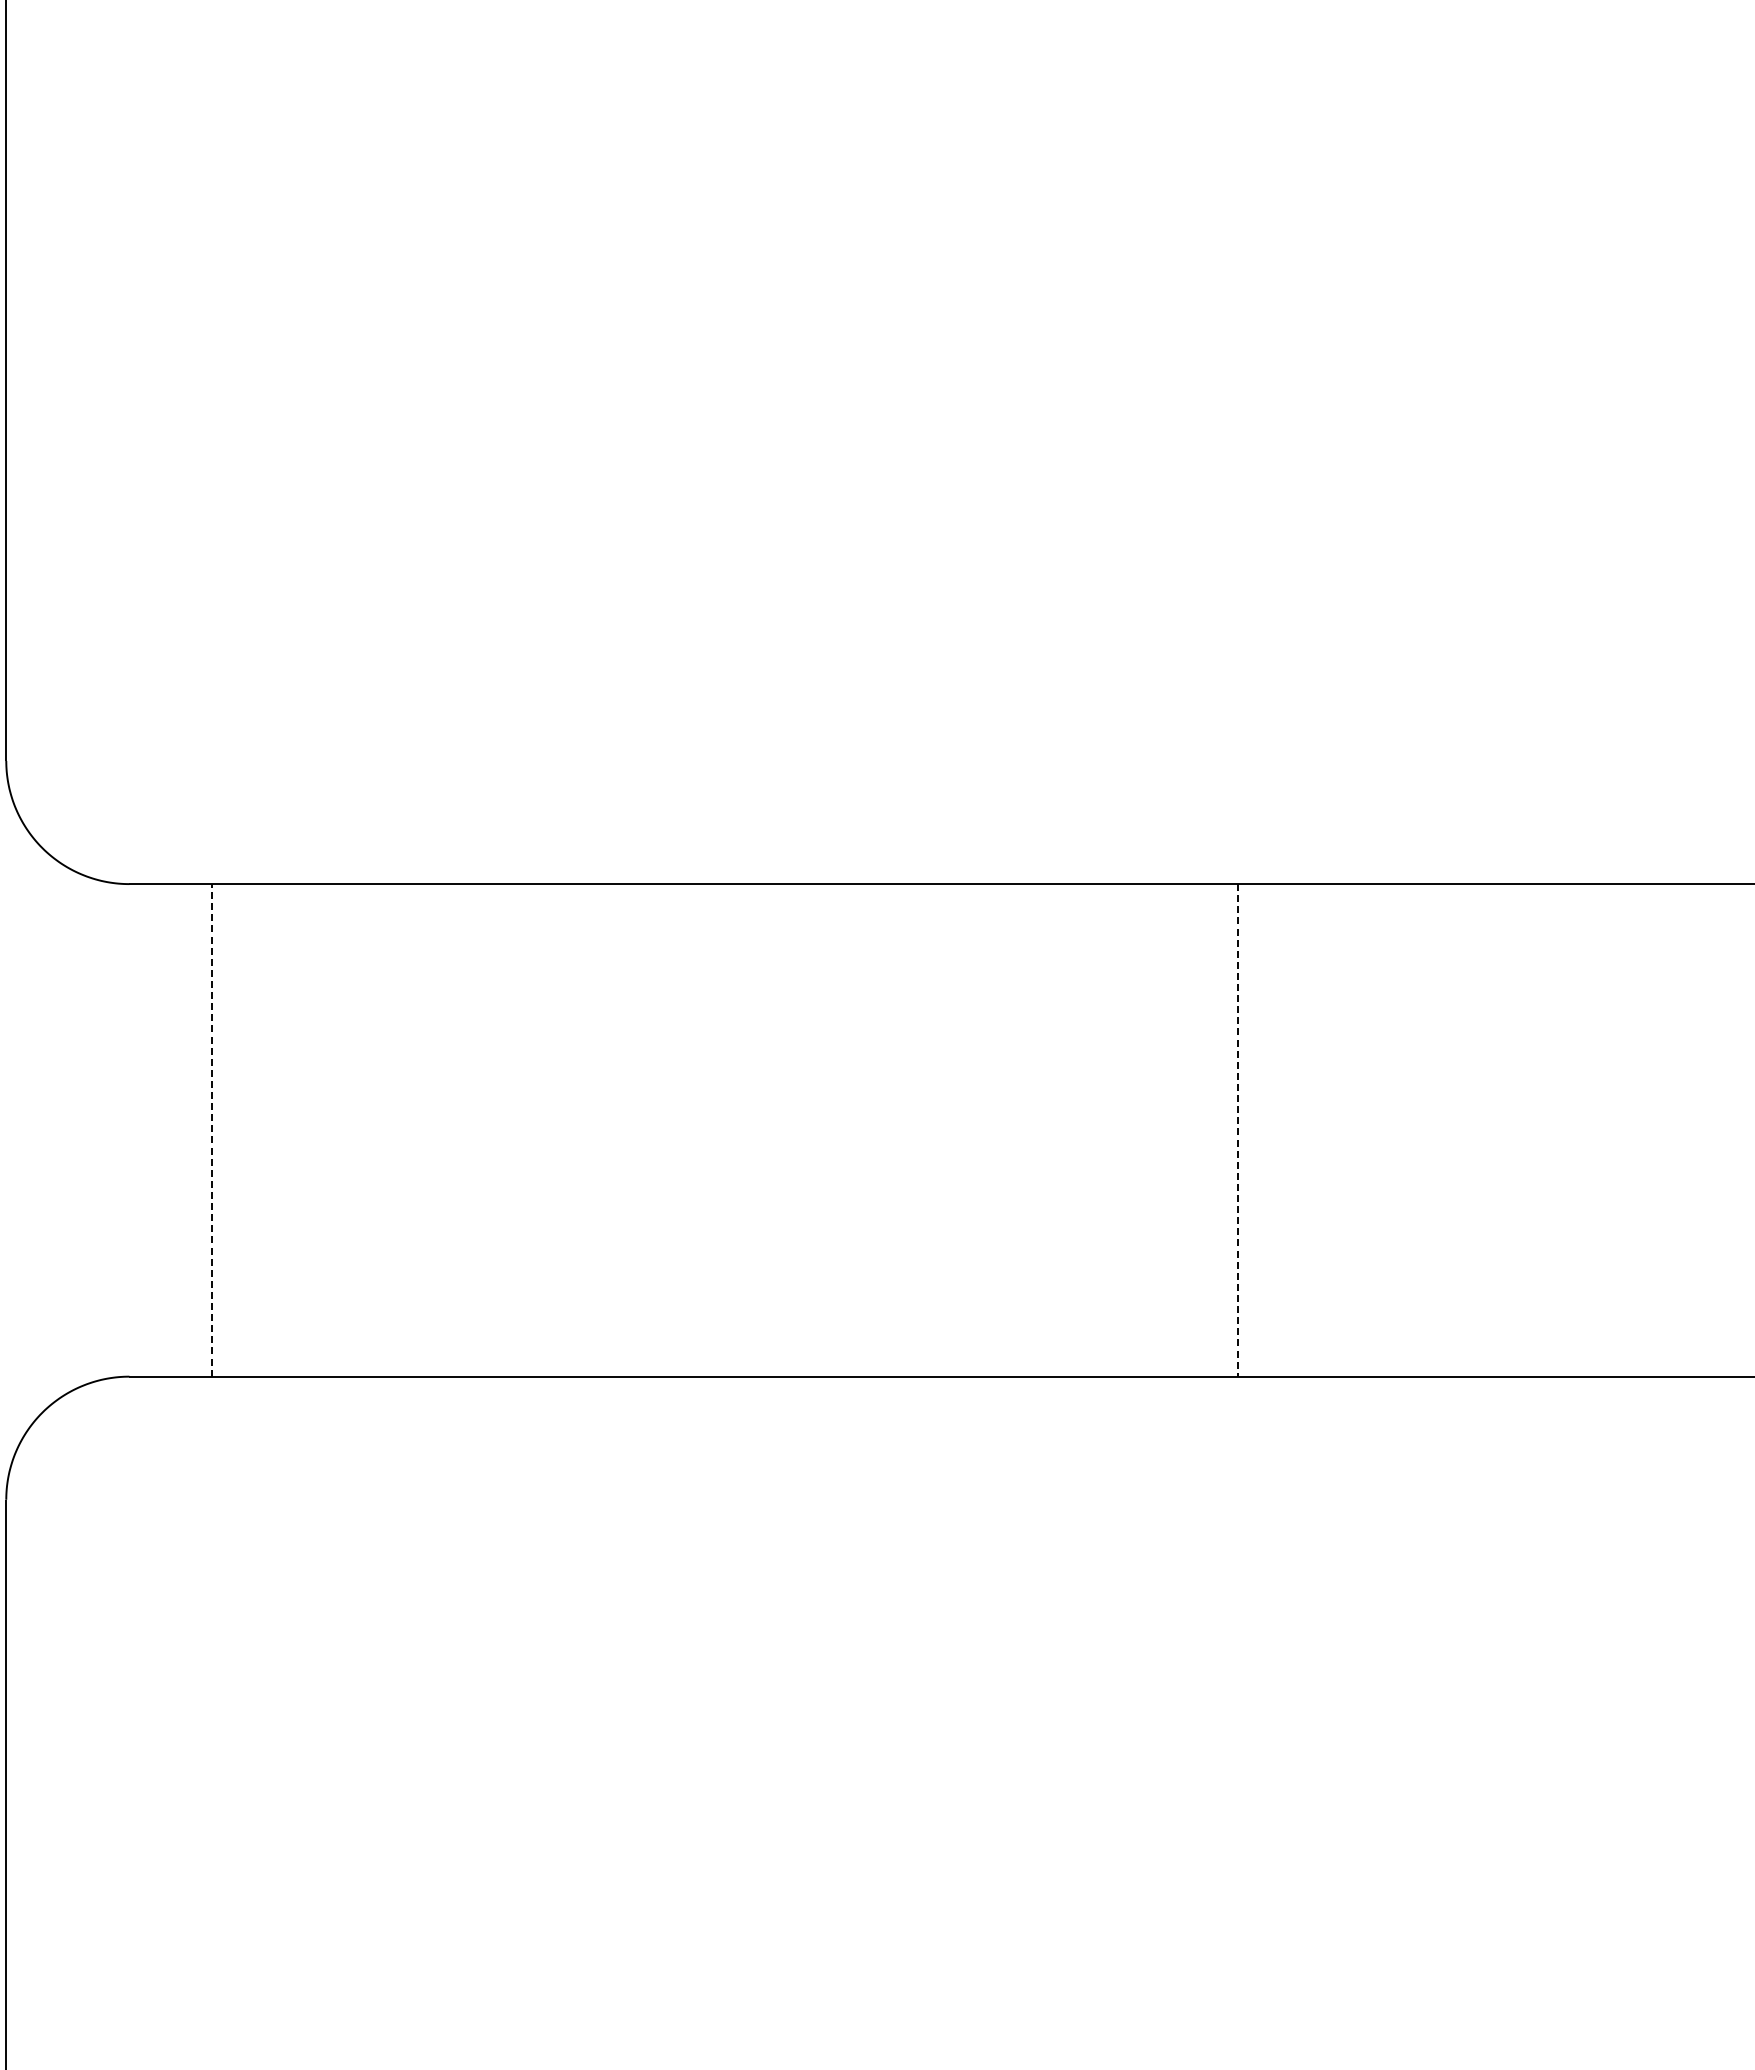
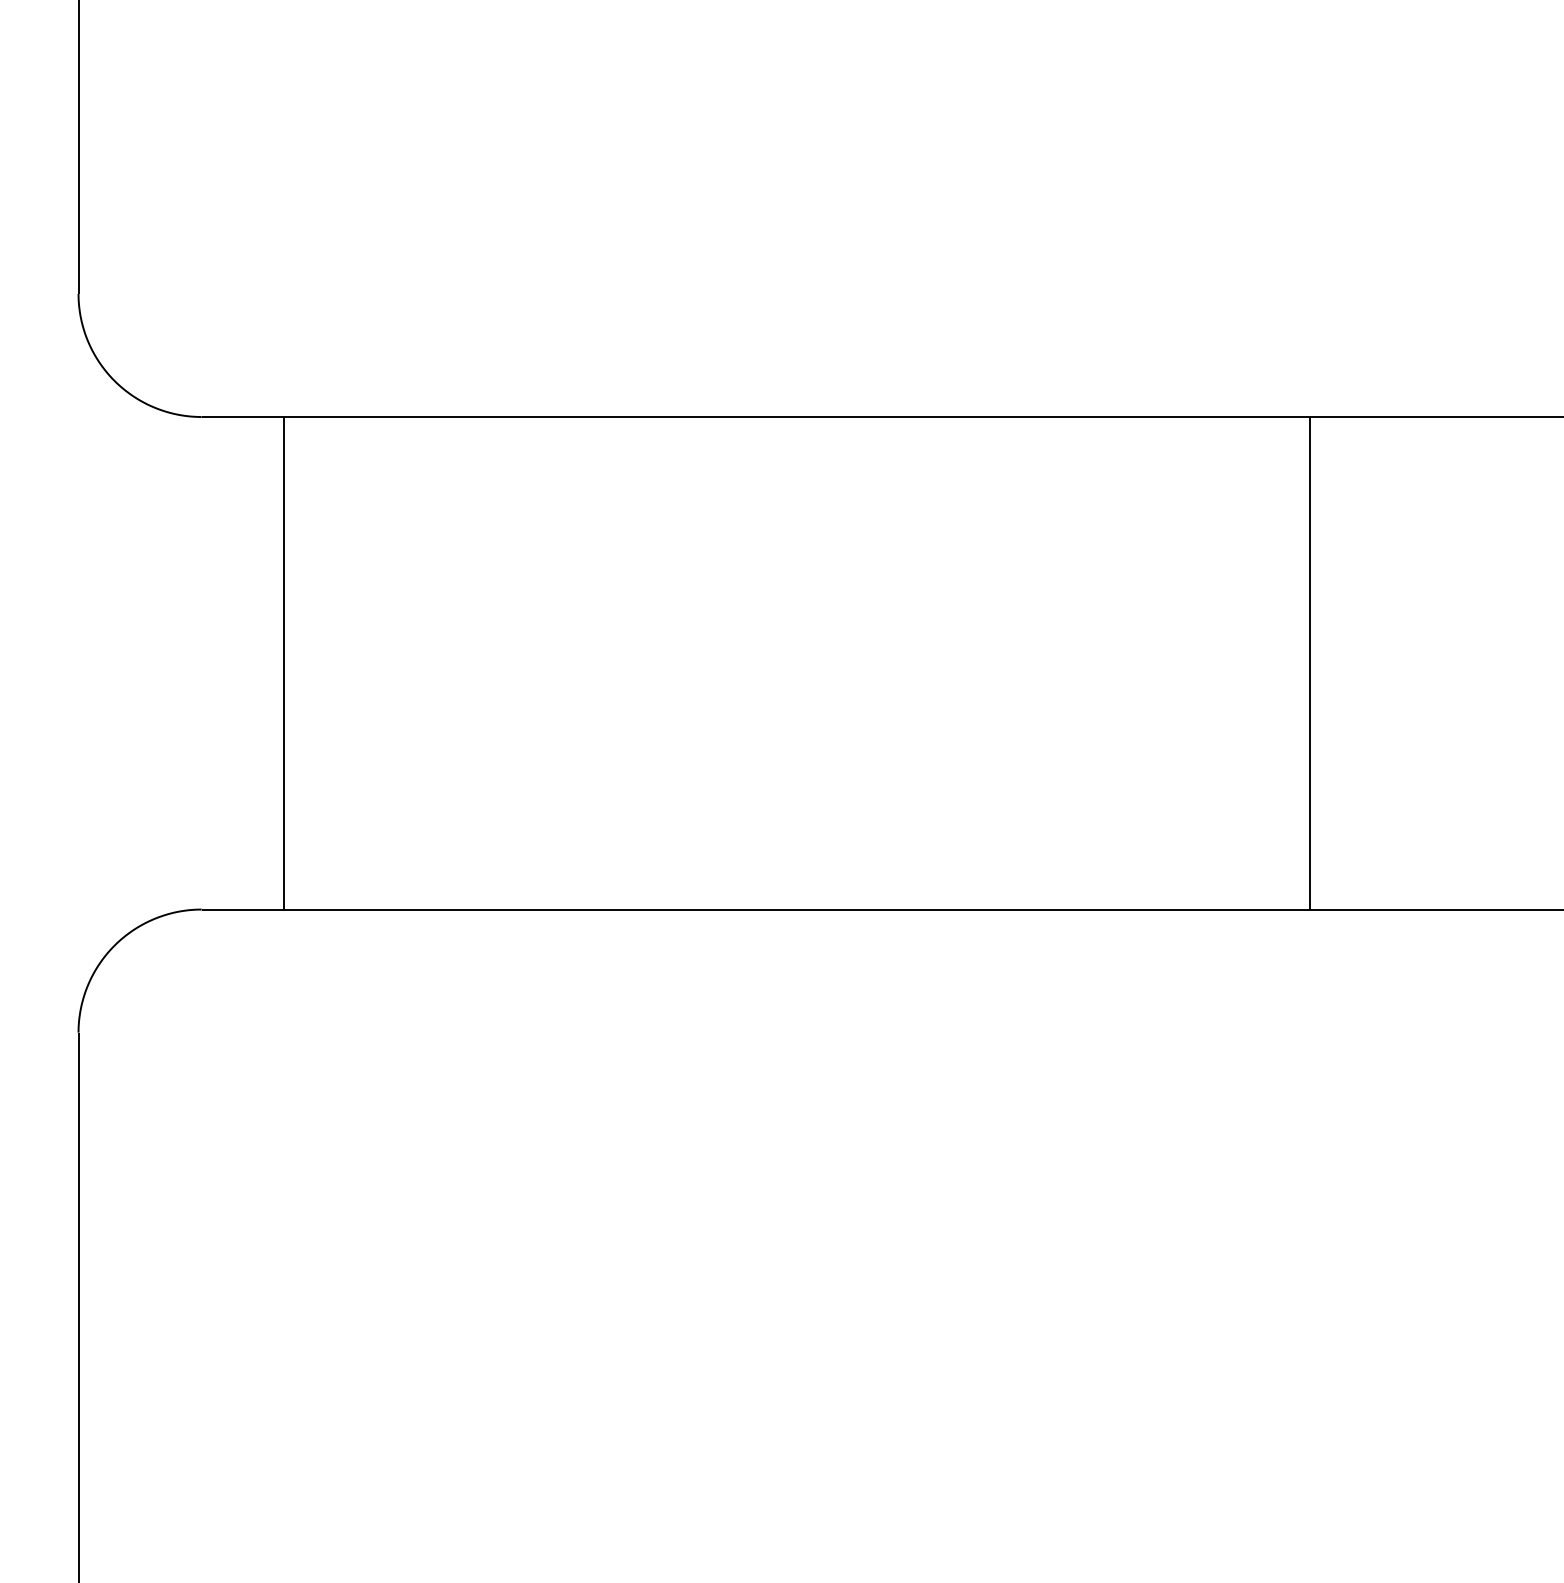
line: (211, 1129) -> (283, 662), dashed -> solid
line: (1237, 1130) -> (1309, 663), dashed -> solid

